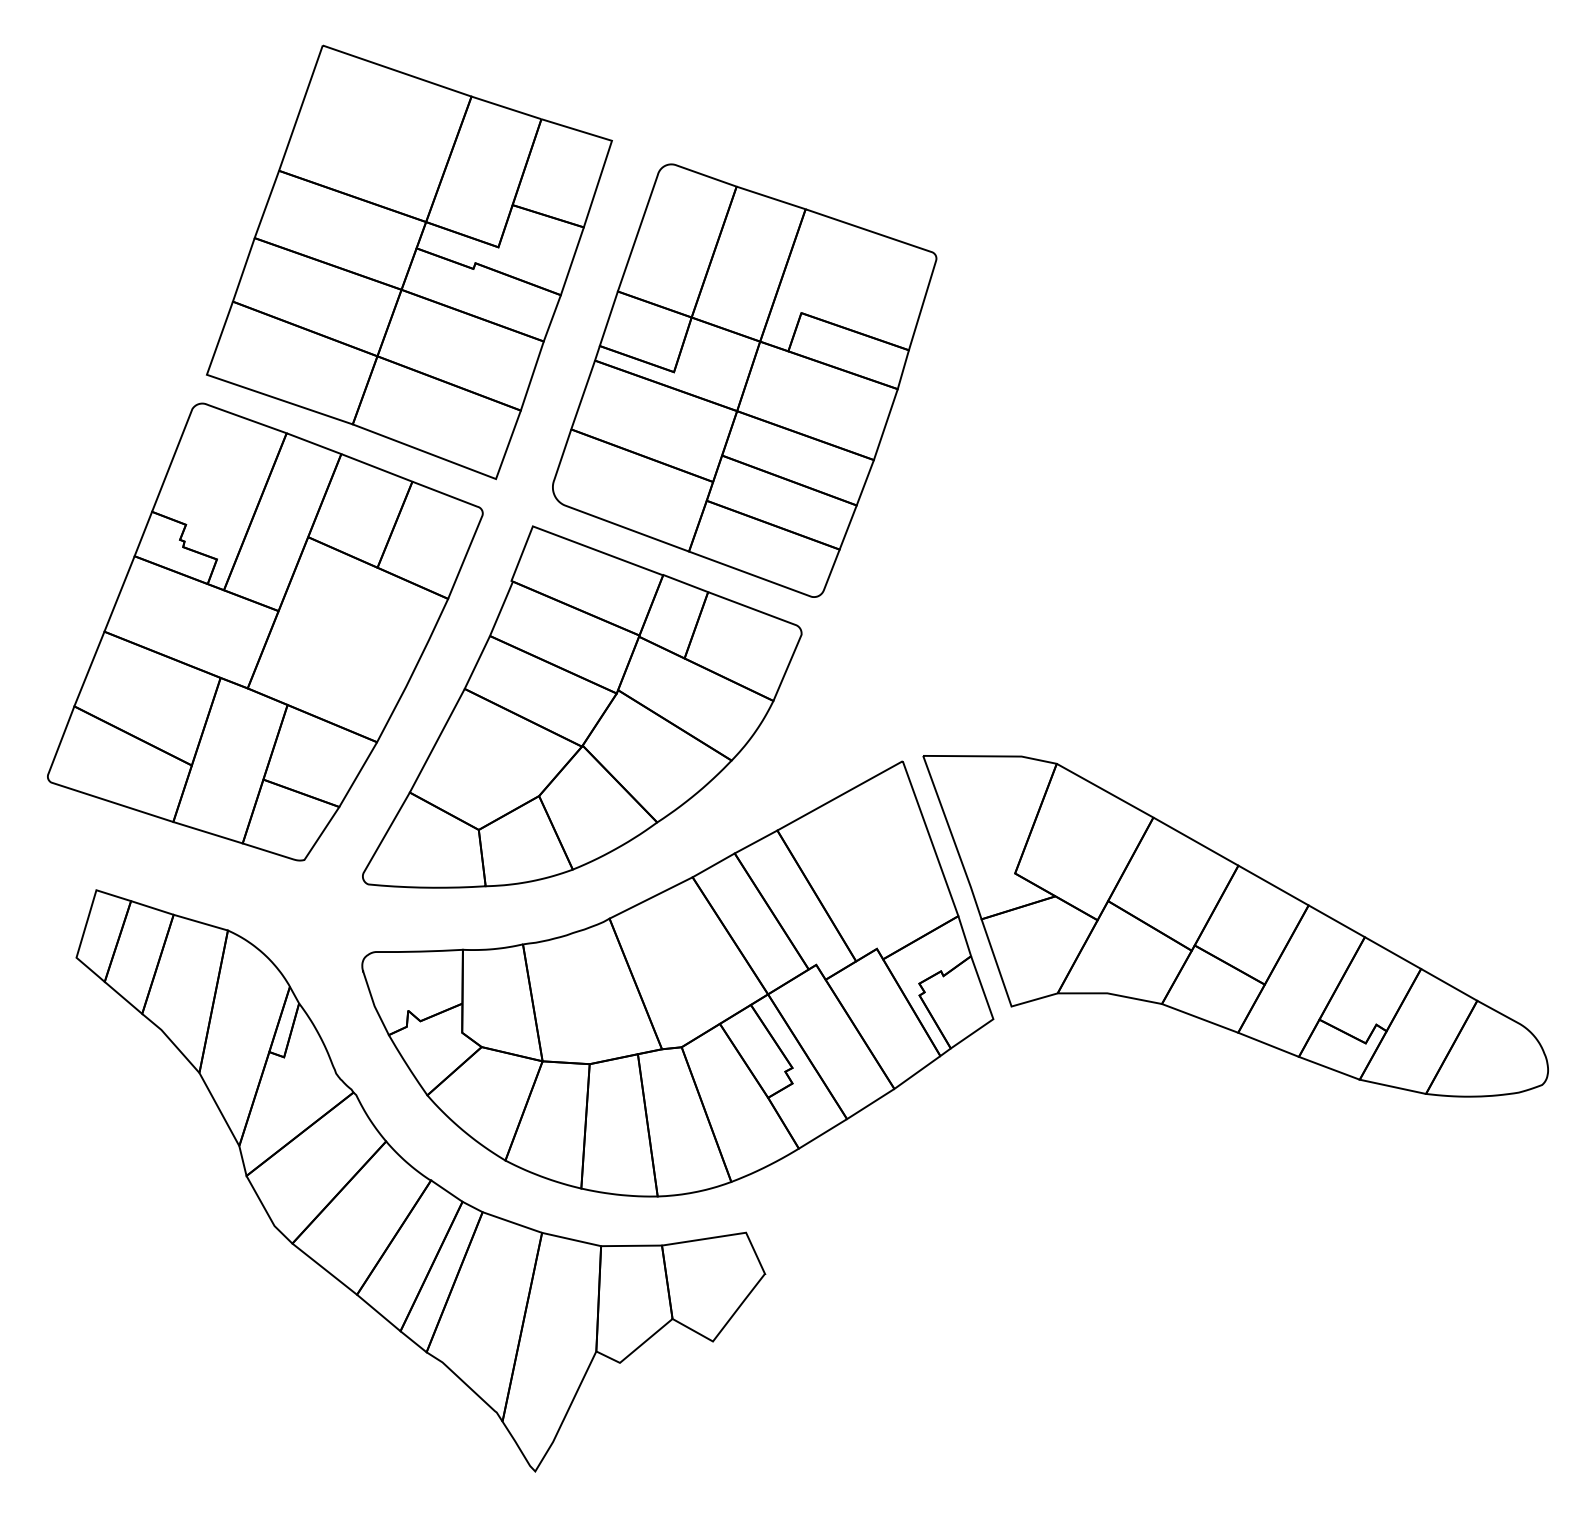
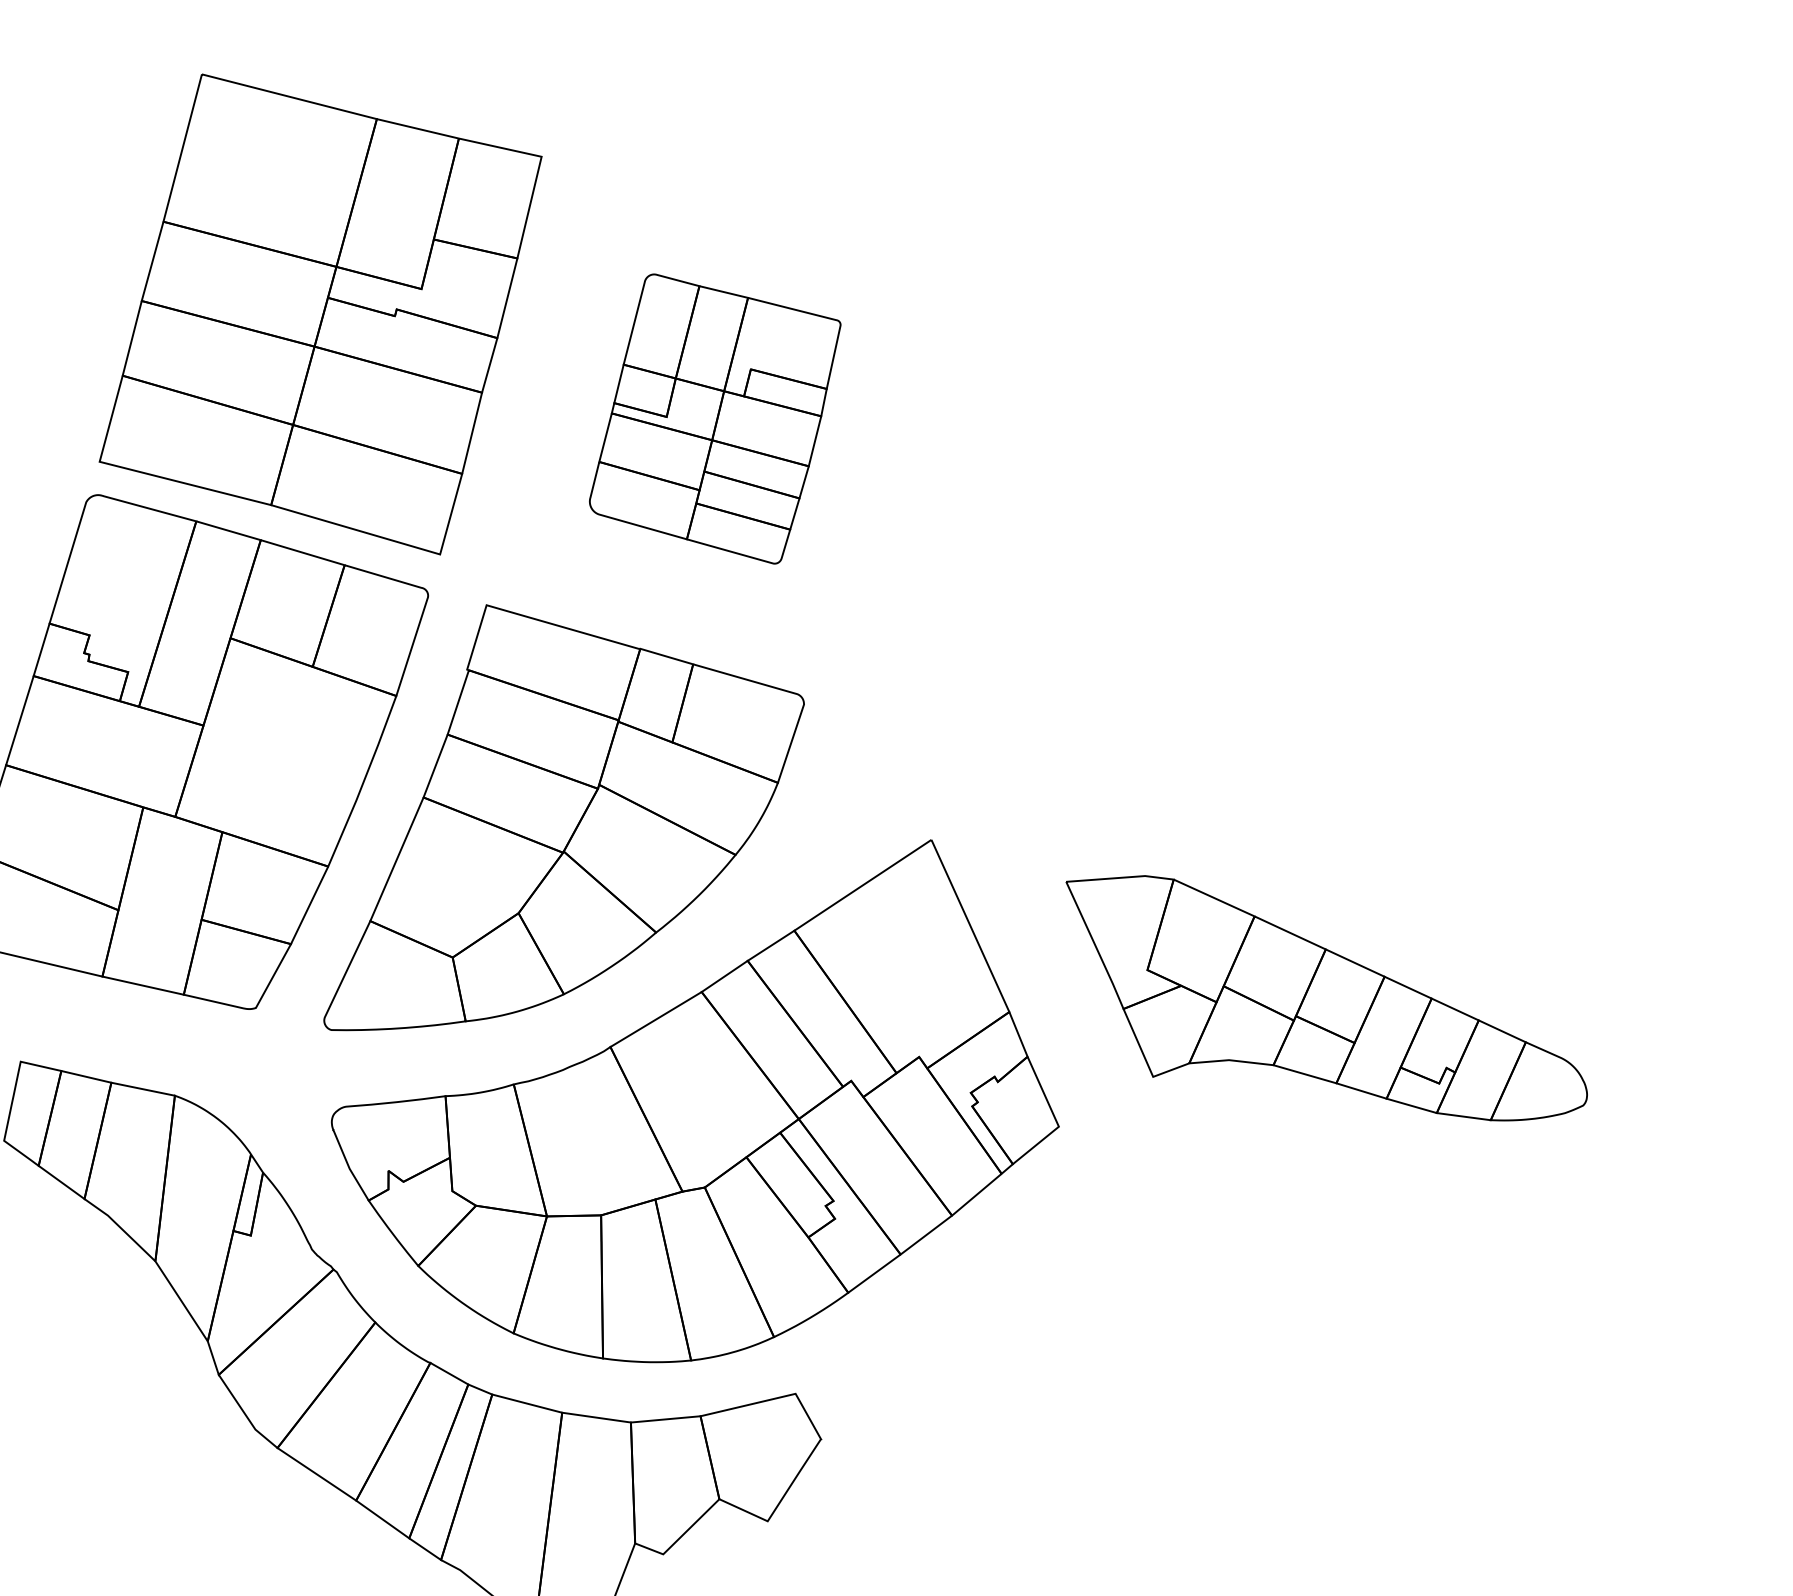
part: (744, 380) -> (715, 418), size x0.6
part: (1235, 926) -> (1327, 998), size x0.7

